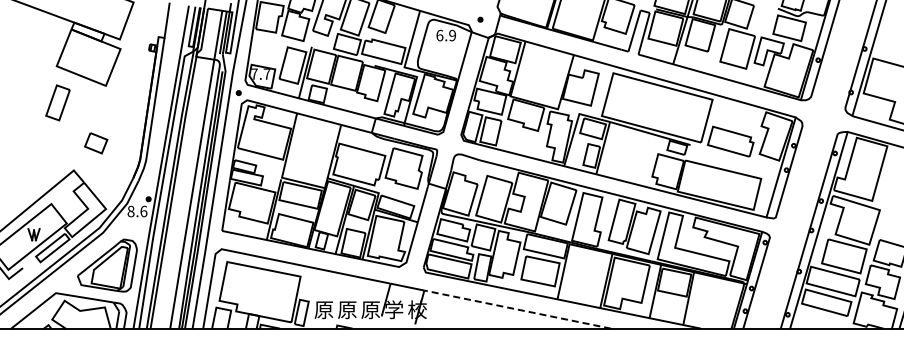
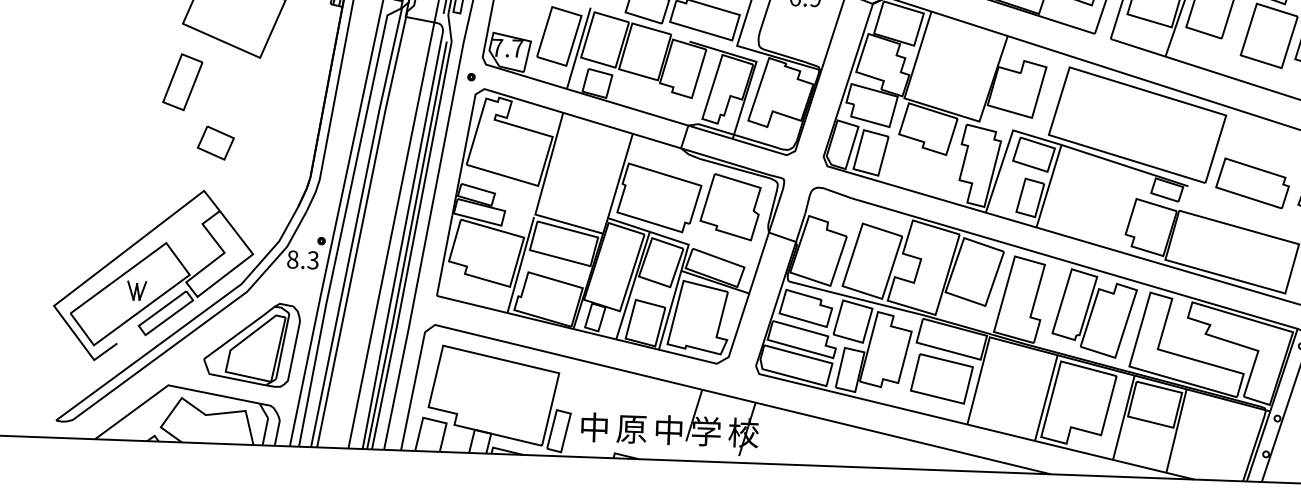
part: (96, 143) -> (216, 143), moved
text: (143, 211) -> (312, 260), 8.6 -> 8.3
text: (323, 309) -> (593, 427), 原 -> 中
text: (370, 309) -> (668, 429), 原 -> 中
line: (517, 309) -> (903, 438), dashed -> solid

